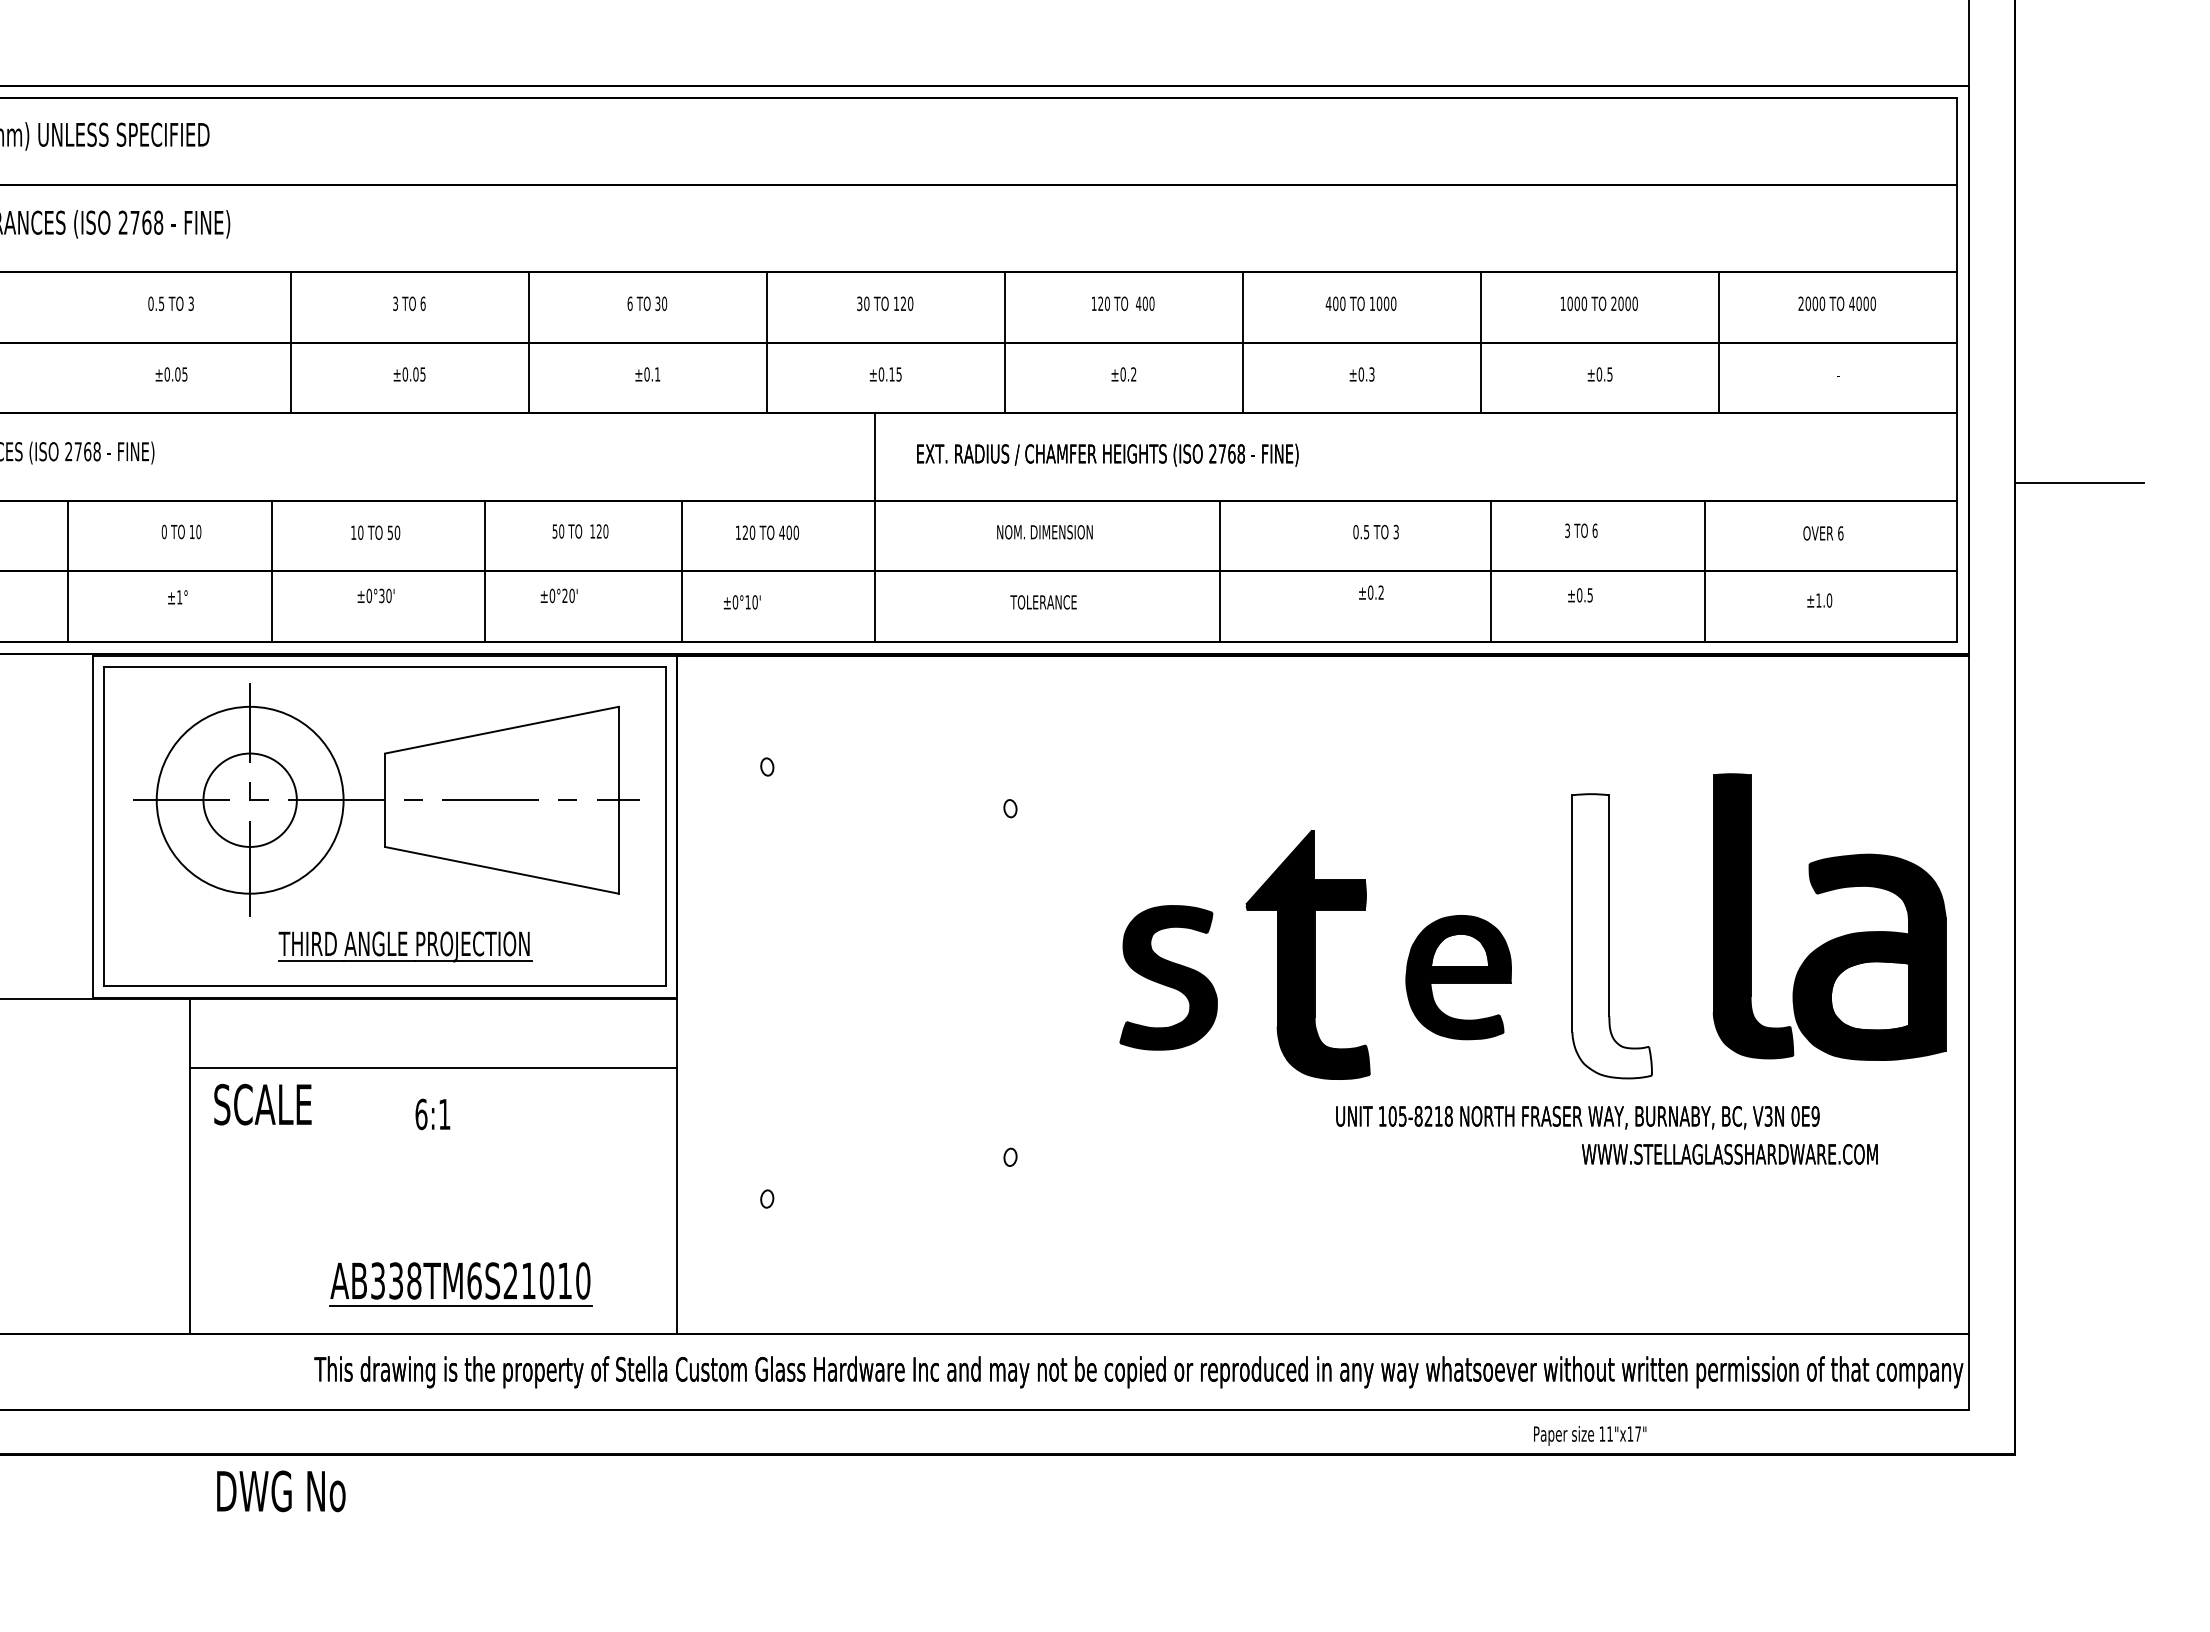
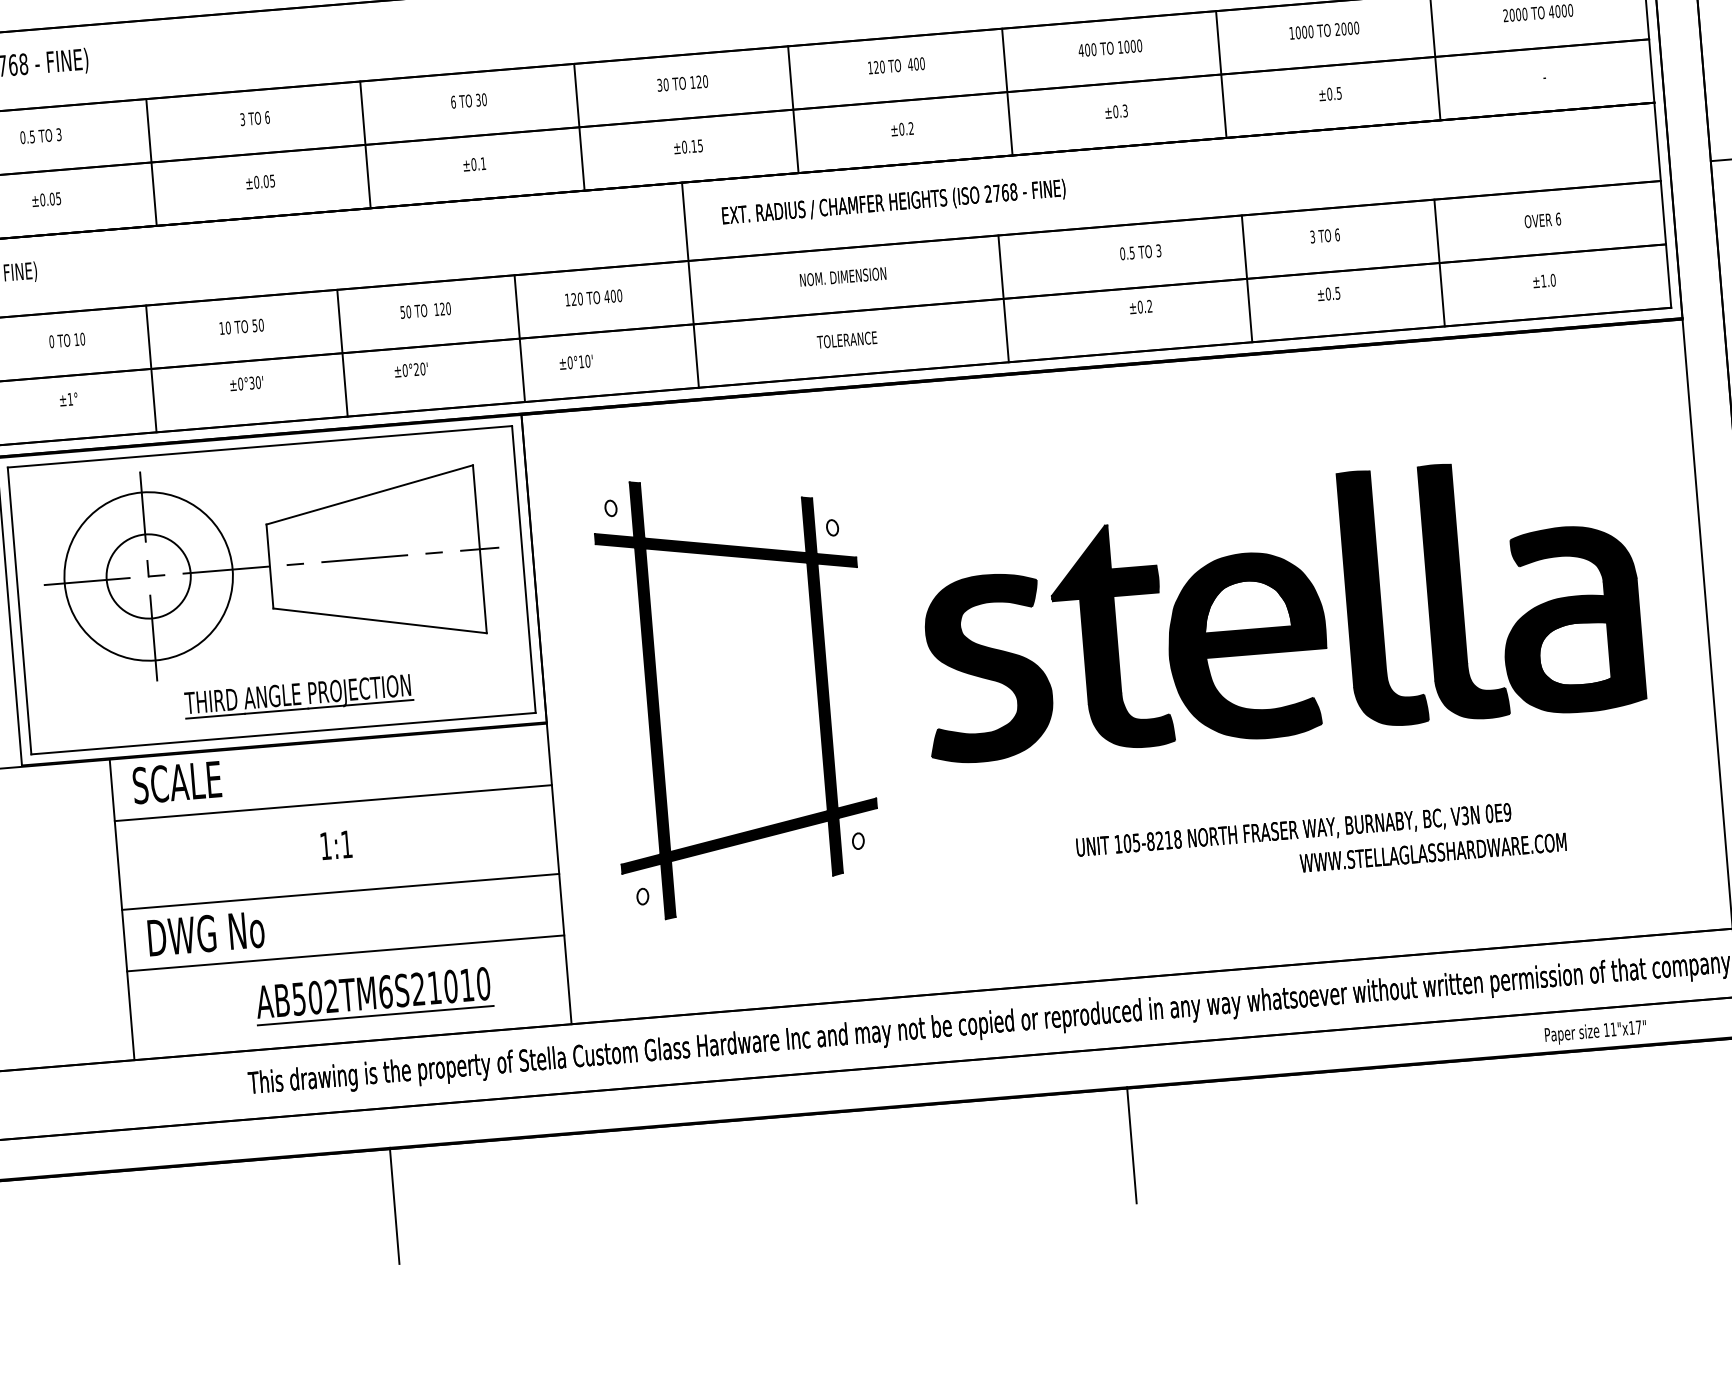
fill: (1611, 936) -> (1382, 598), added
part: (1836, 937) -> (1540, 604), moved
part: (1168, 977) -> (987, 667), size x1.43
part: (1458, 977) -> (1247, 646), size x1.67
part: (889, 982) -> (736, 693), added
text: (262, 1104) -> (176, 782), moved
text: (421, 1114) -> (325, 846), 6:1 -> 1:1
text: (1606, 1135) -> (1320, 844), moved
line: (433, 1166) -> (340, 892), added
line: (433, 1234) -> (345, 953), added
text: (396, 1280) -> (315, 997), AB338TM6S21010 -> AB502TM6S21010
text: (1590, 1435) -> (1596, 1032), moved
text: (281, 1491) -> (206, 933), moved
line: (464, 1517) -> (394, 1205), added
line: (1285, 1517) -> (1132, 1144), added

